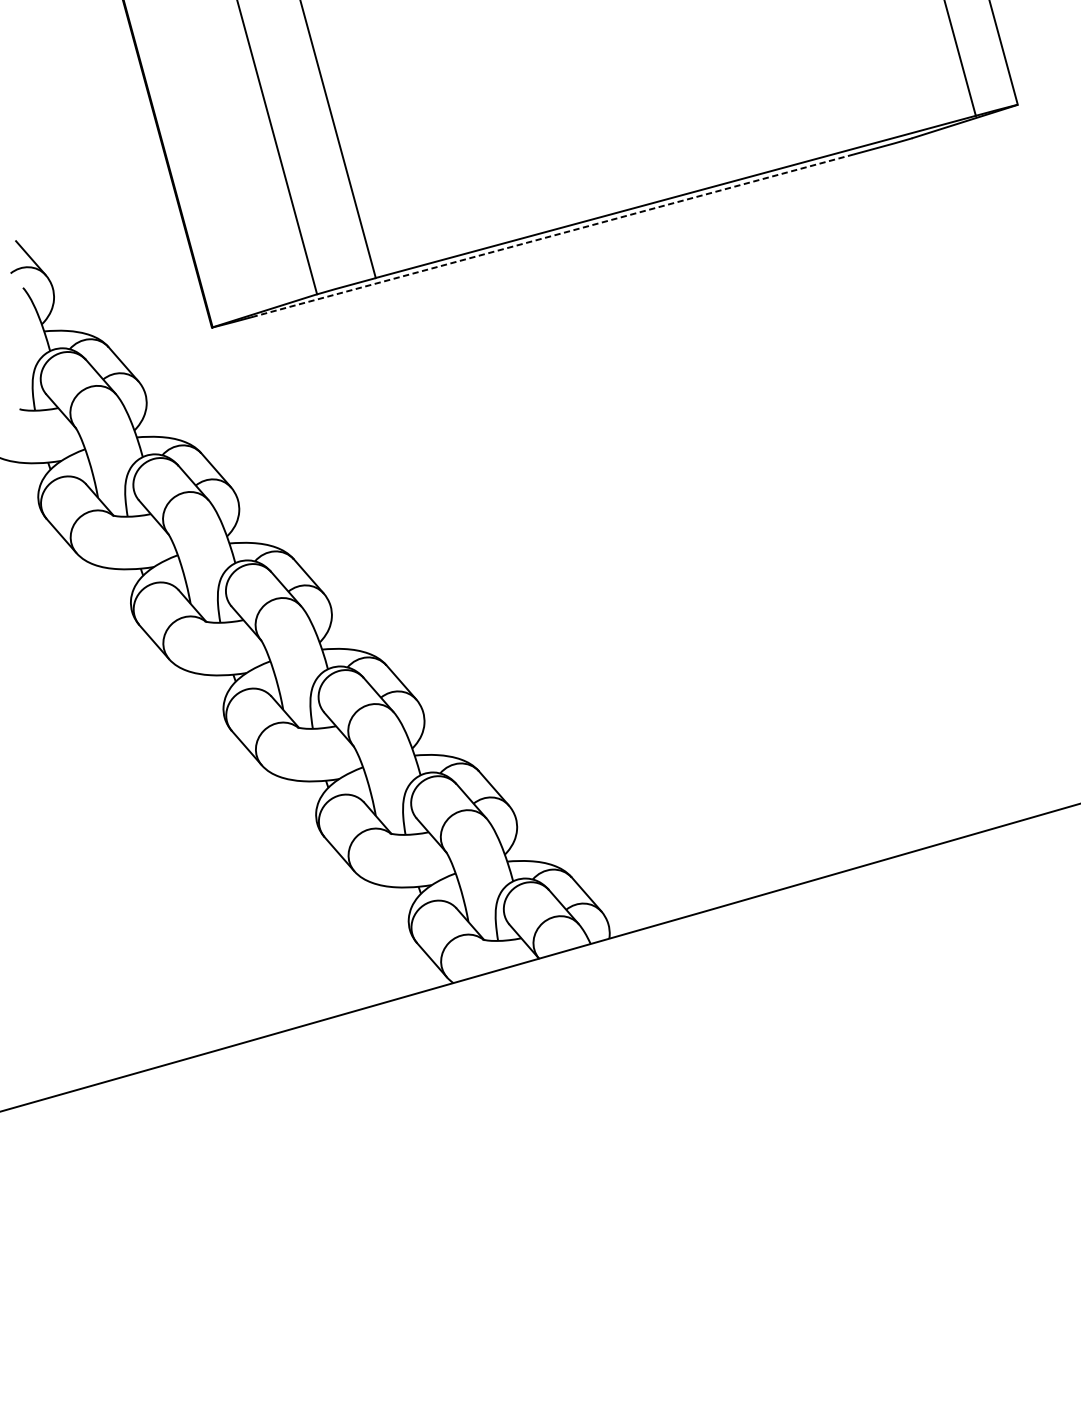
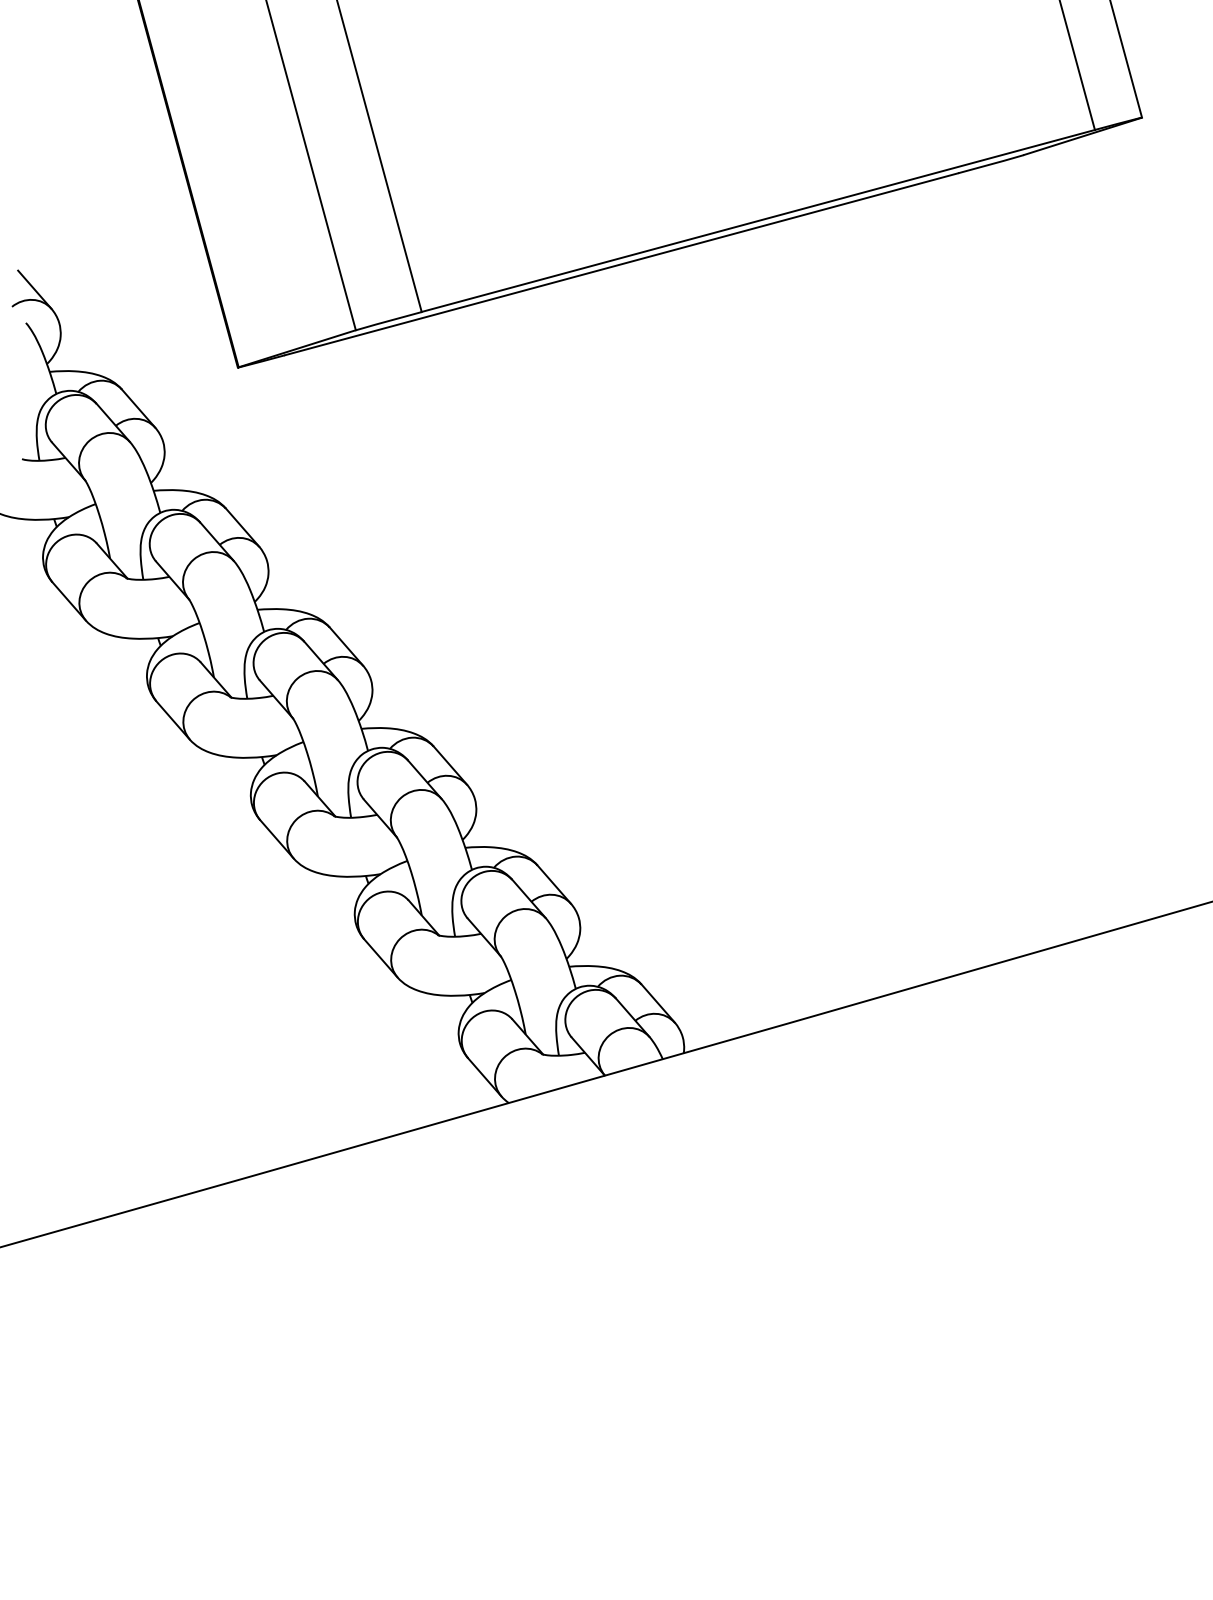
line: (553, 235) -> (621, 264), dashed -> solid

